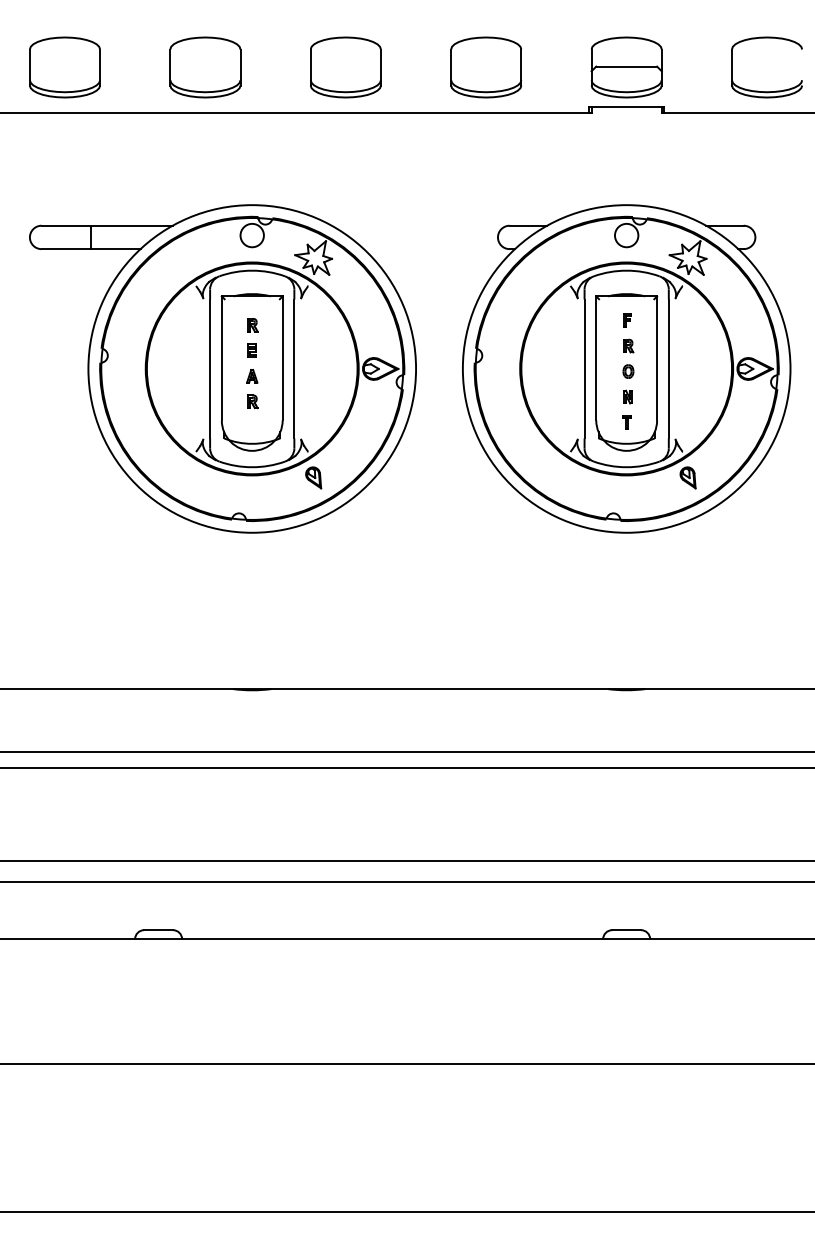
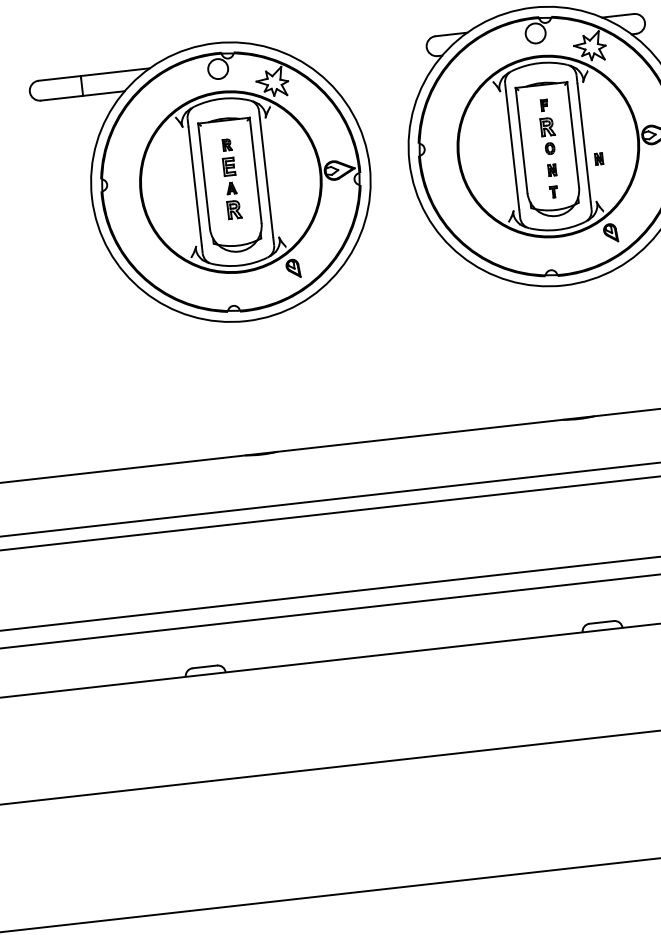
part: (628, 345) -> (547, 126), size x1.6
part: (251, 350) -> (228, 166), size x1.6
part: (683, 389) -> (598, 158), added
part: (252, 401) -> (234, 209), size x1.6

